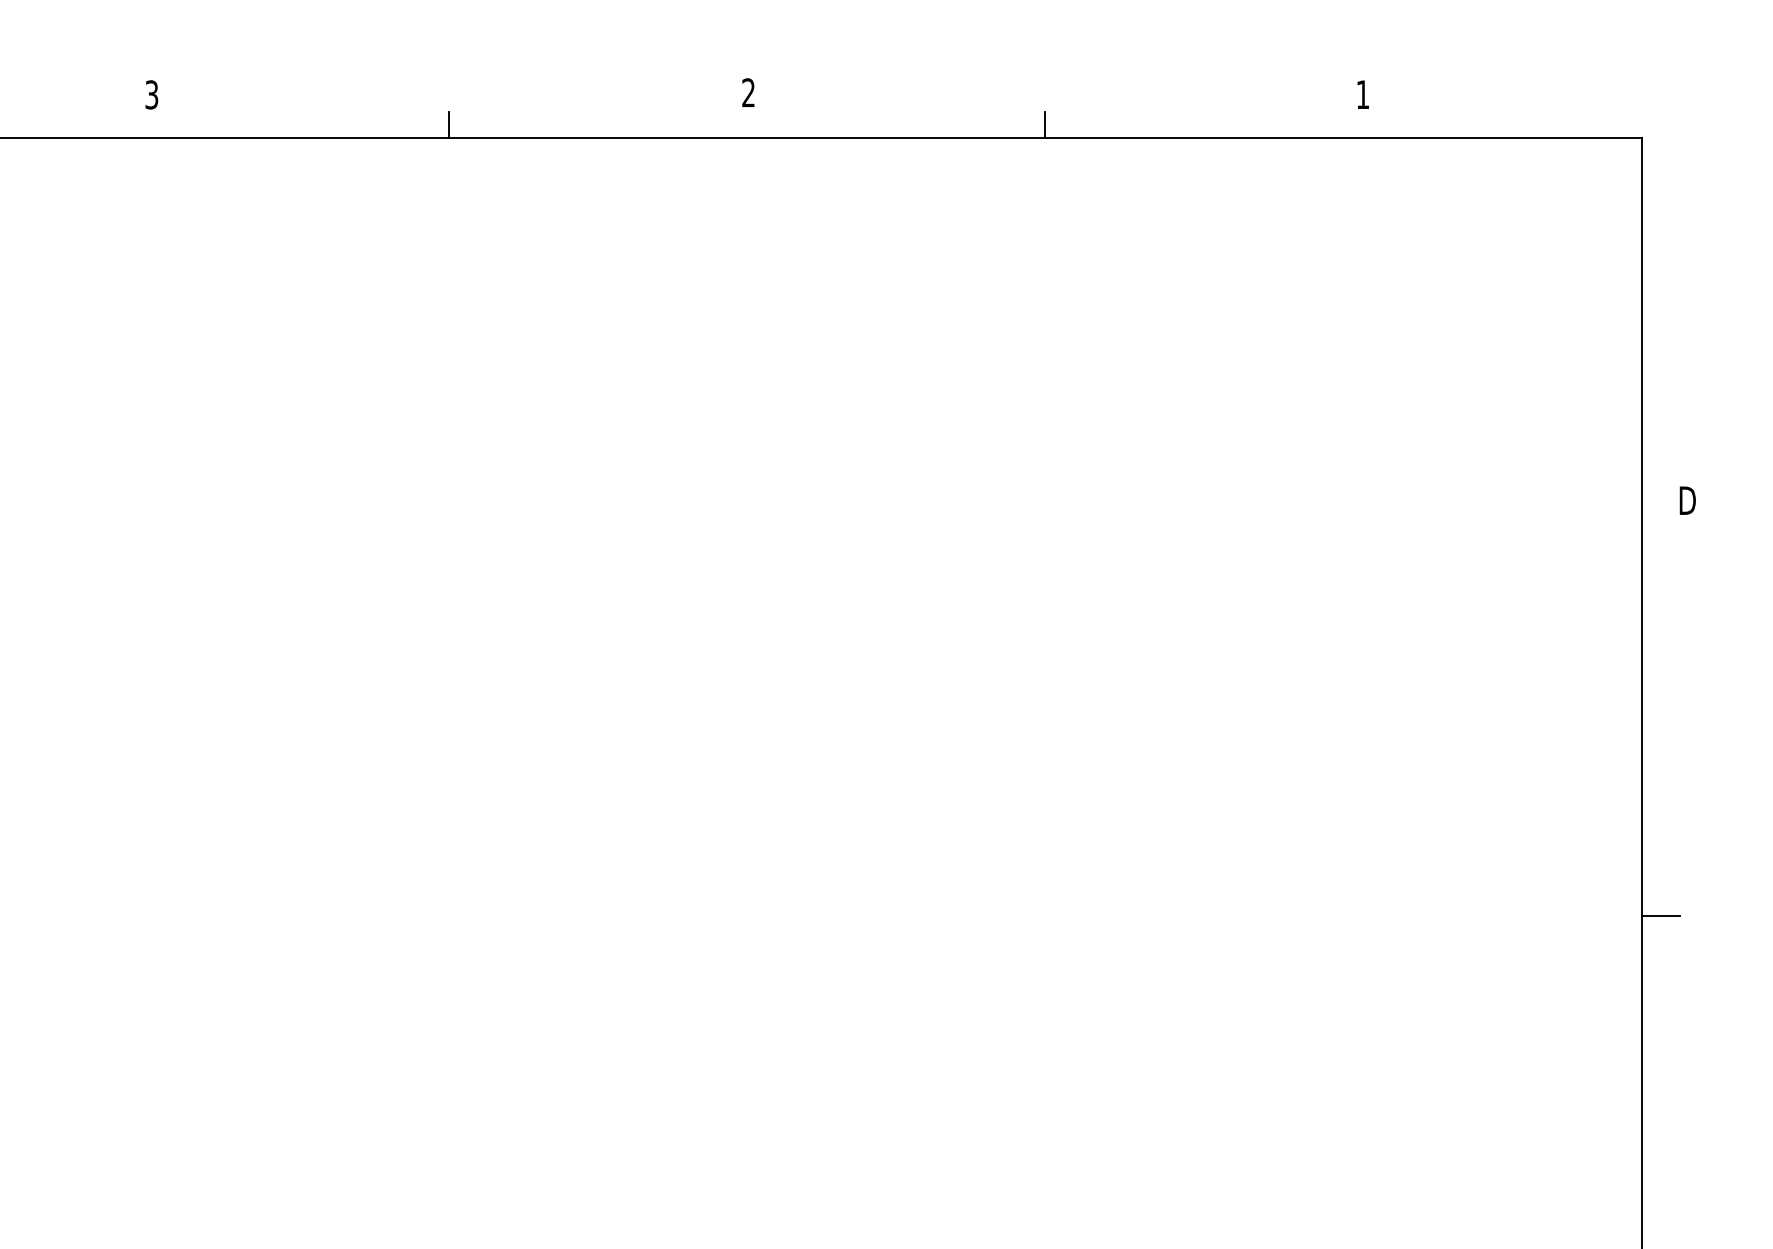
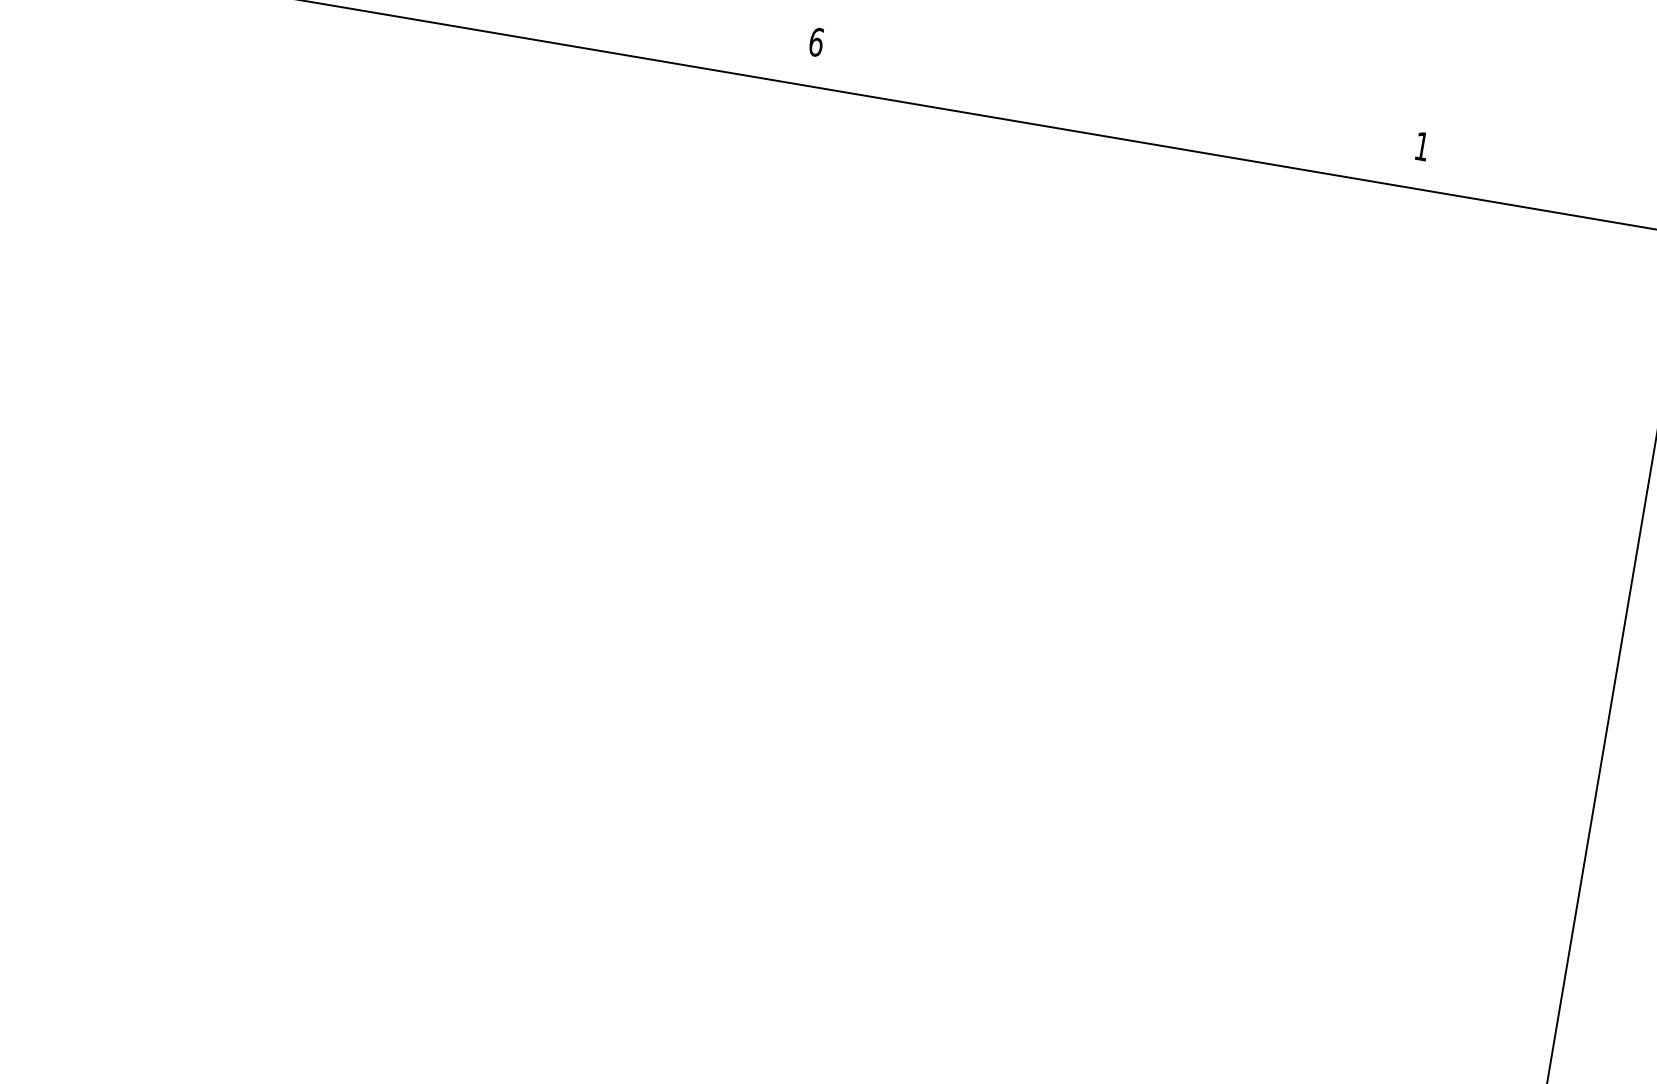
text: (748, 92) -> (816, 41), 2 -> 6
line: (448, 124) -> (515, 23), removed
line: (1045, 124) -> (1103, 122), removed
line: (1661, 915) -> (1579, 1005), removed

